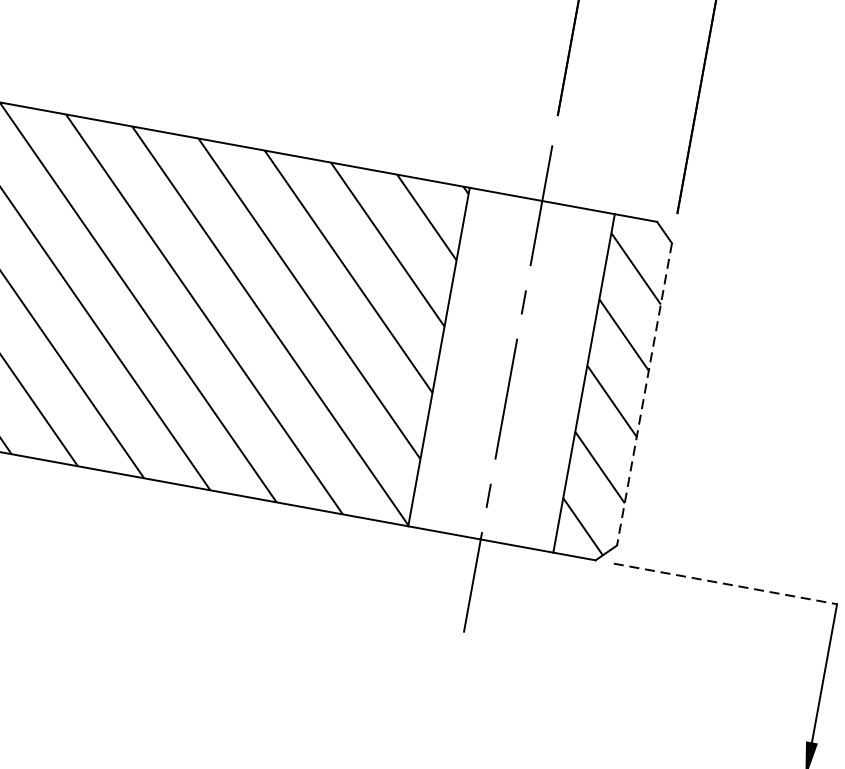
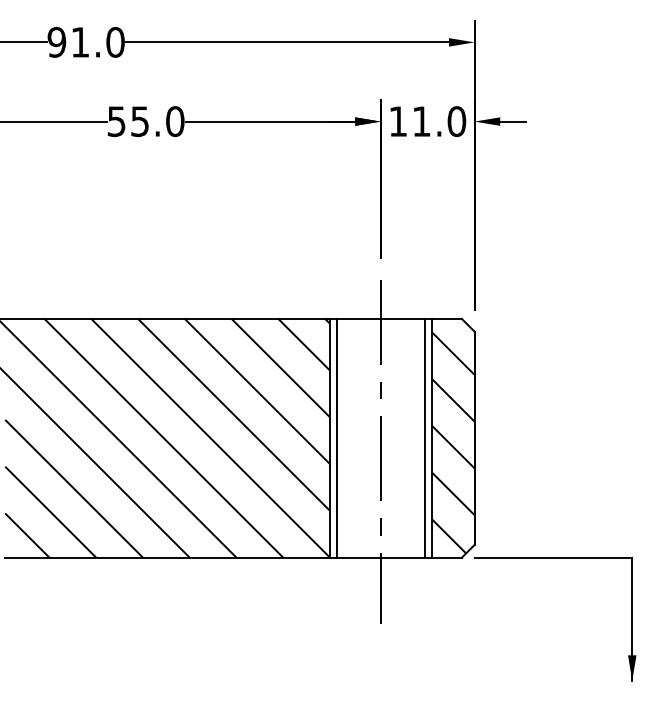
line: (449, 357) -> (336, 437), added
line: (573, 380) -> (424, 437), added
line: (644, 394) -> (474, 438), dashed -> solid
line: (725, 583) -> (553, 557), dashed -> solid

